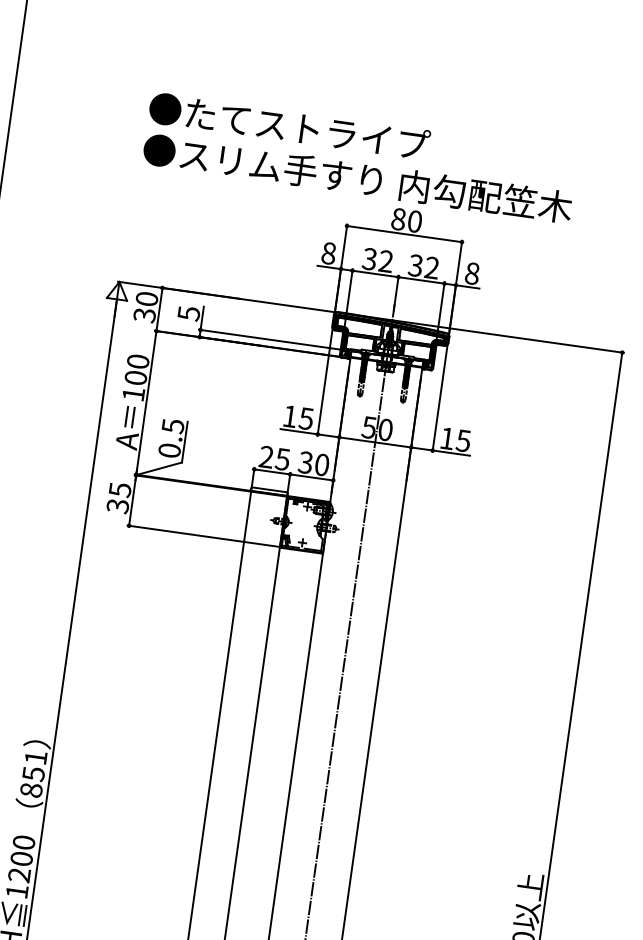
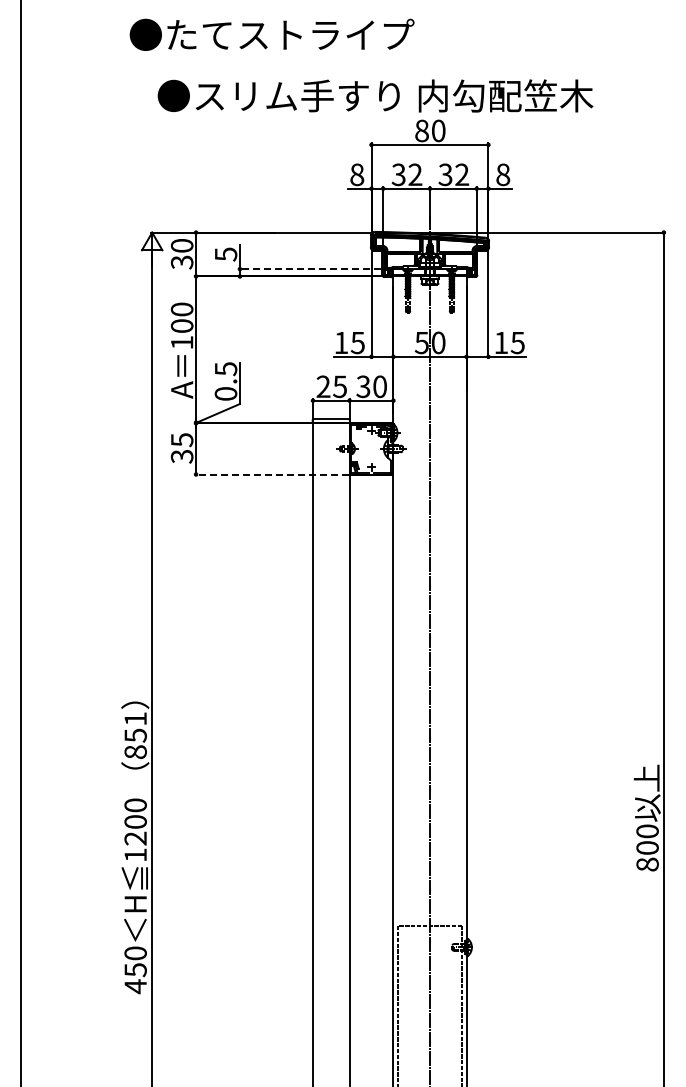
text: (288, 126) -> (271, 34), moved
line: (274, 340) -> (315, 269), solid -> dashed
line: (203, 536) -> (271, 474), solid -> dashed

